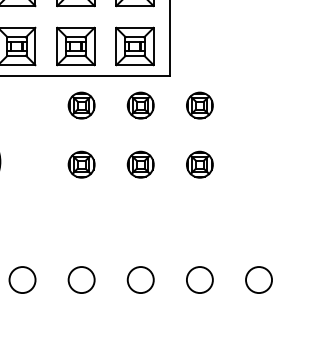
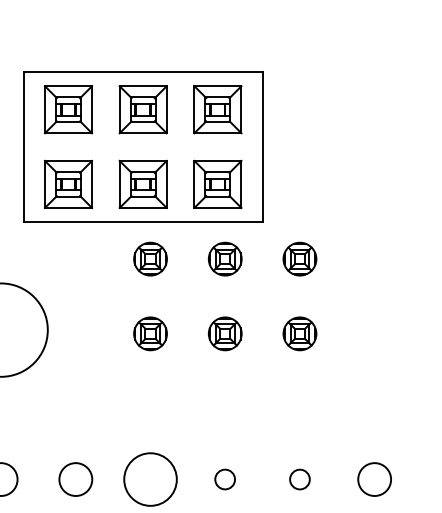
circle: (81, 279) -> (150, 479), size x1.6
circle: (140, 279) -> (224, 479), size x0.6
circle: (199, 279) -> (299, 479), size x0.6

